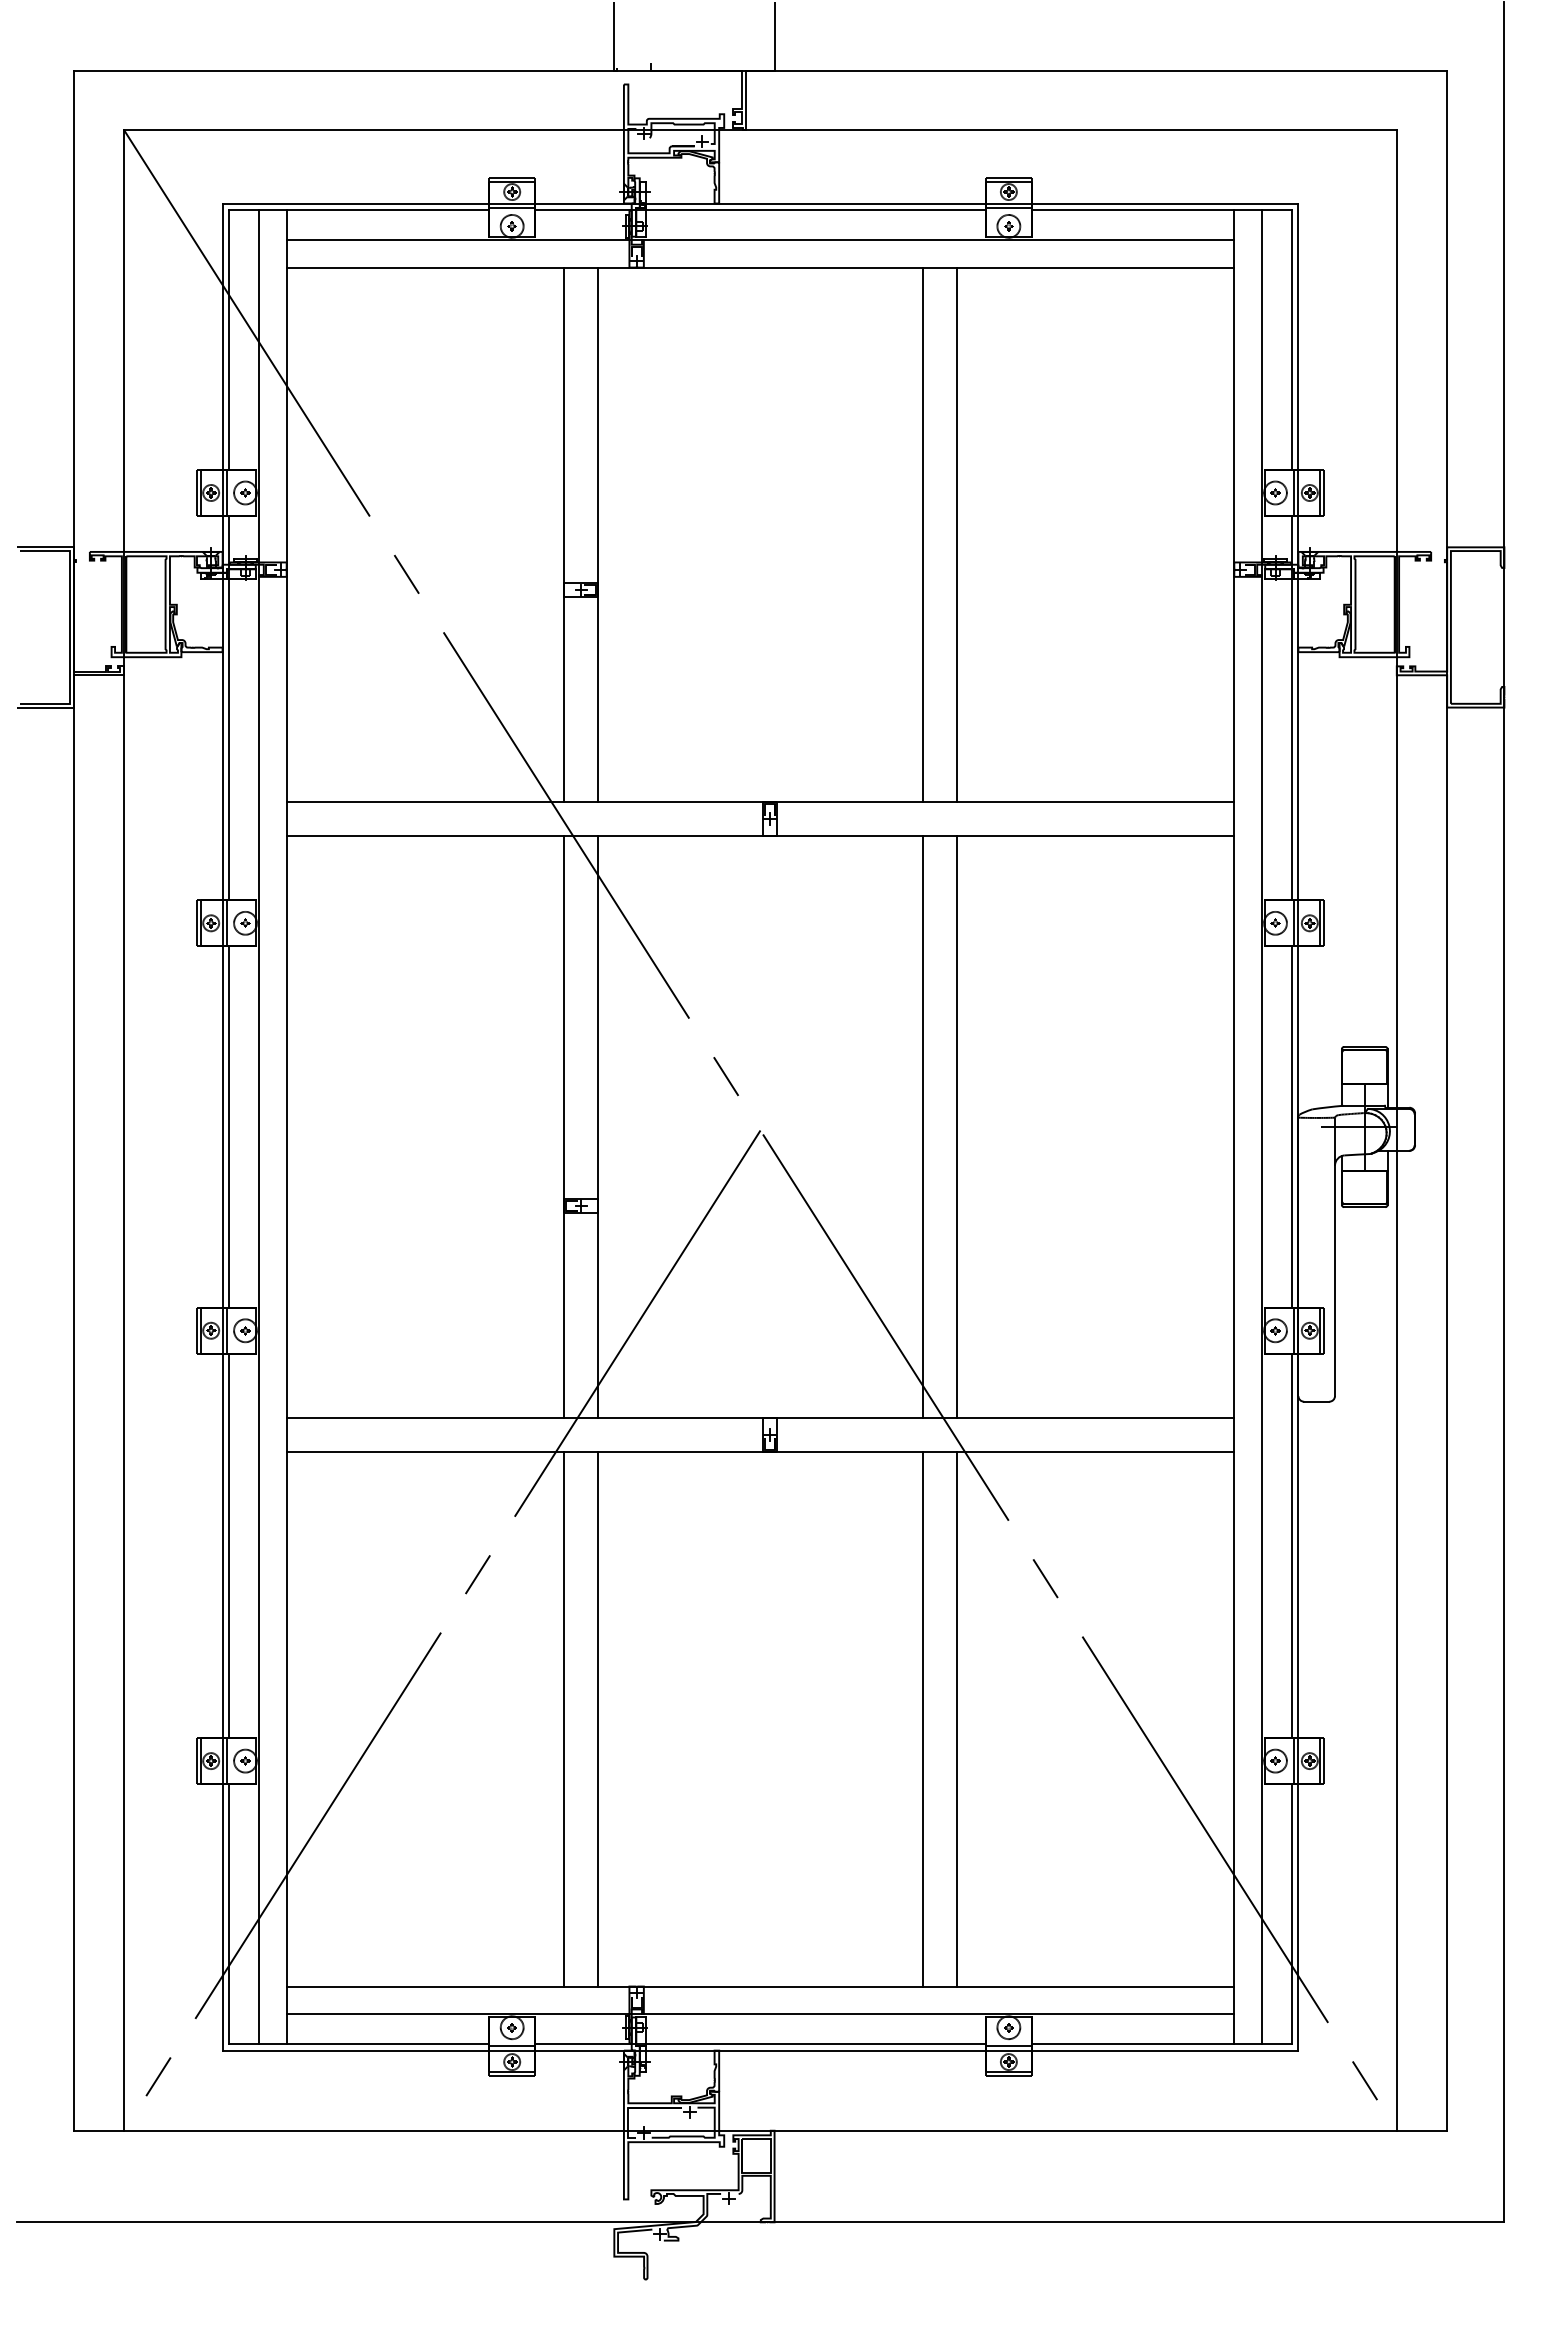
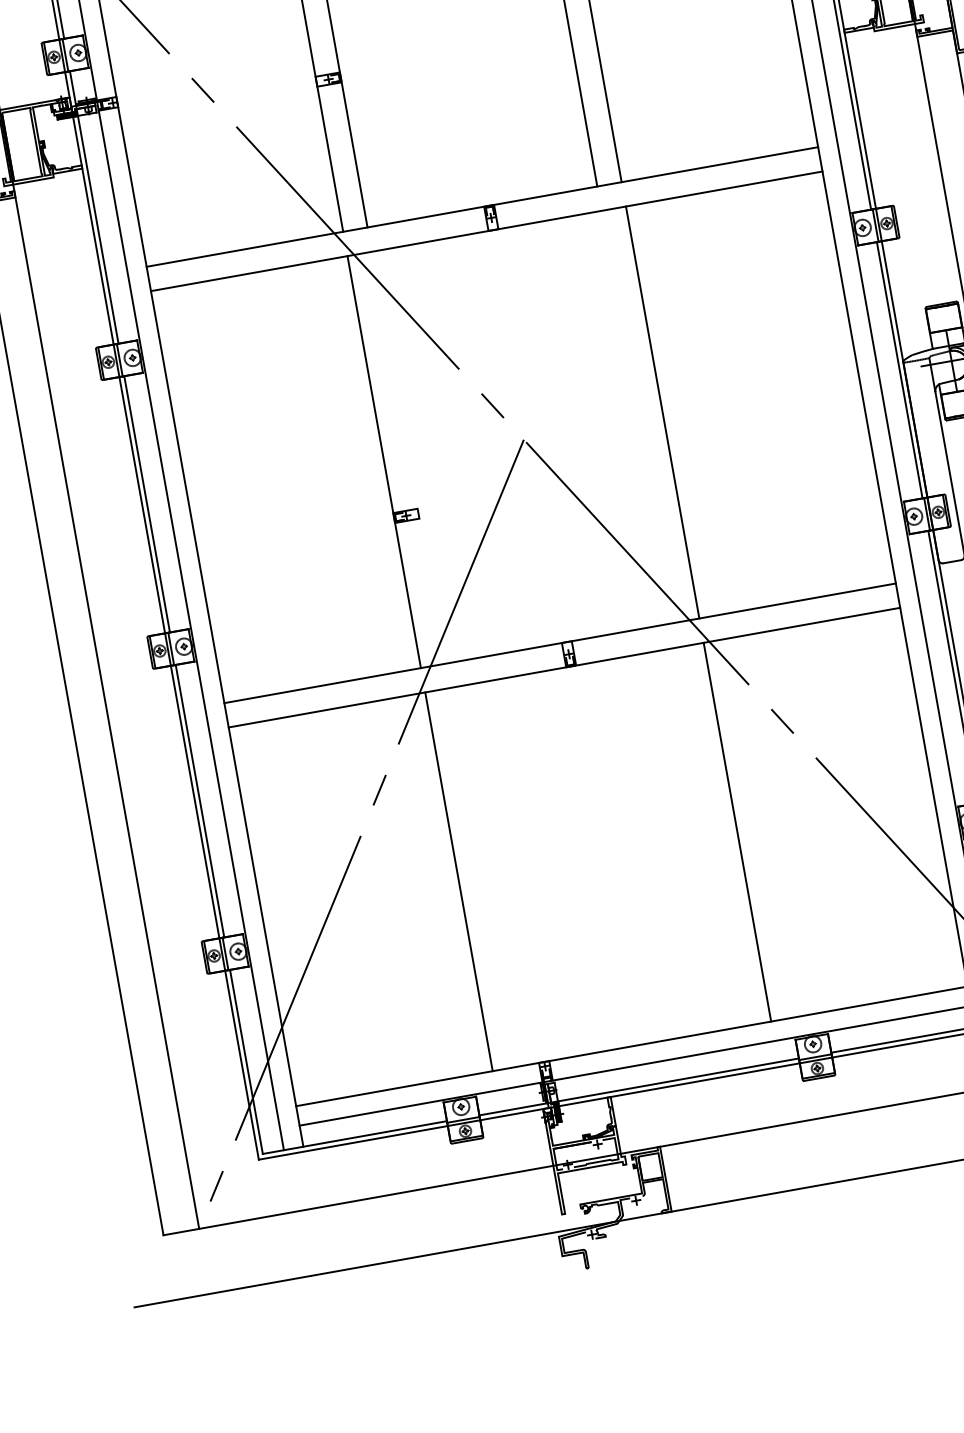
line: (598, 1126) -> (408, 457), removed
line: (922, 1126) -> (638, 416), removed
line: (598, 1719) -> (483, 877), removed
line: (922, 1719) -> (713, 836), removed

